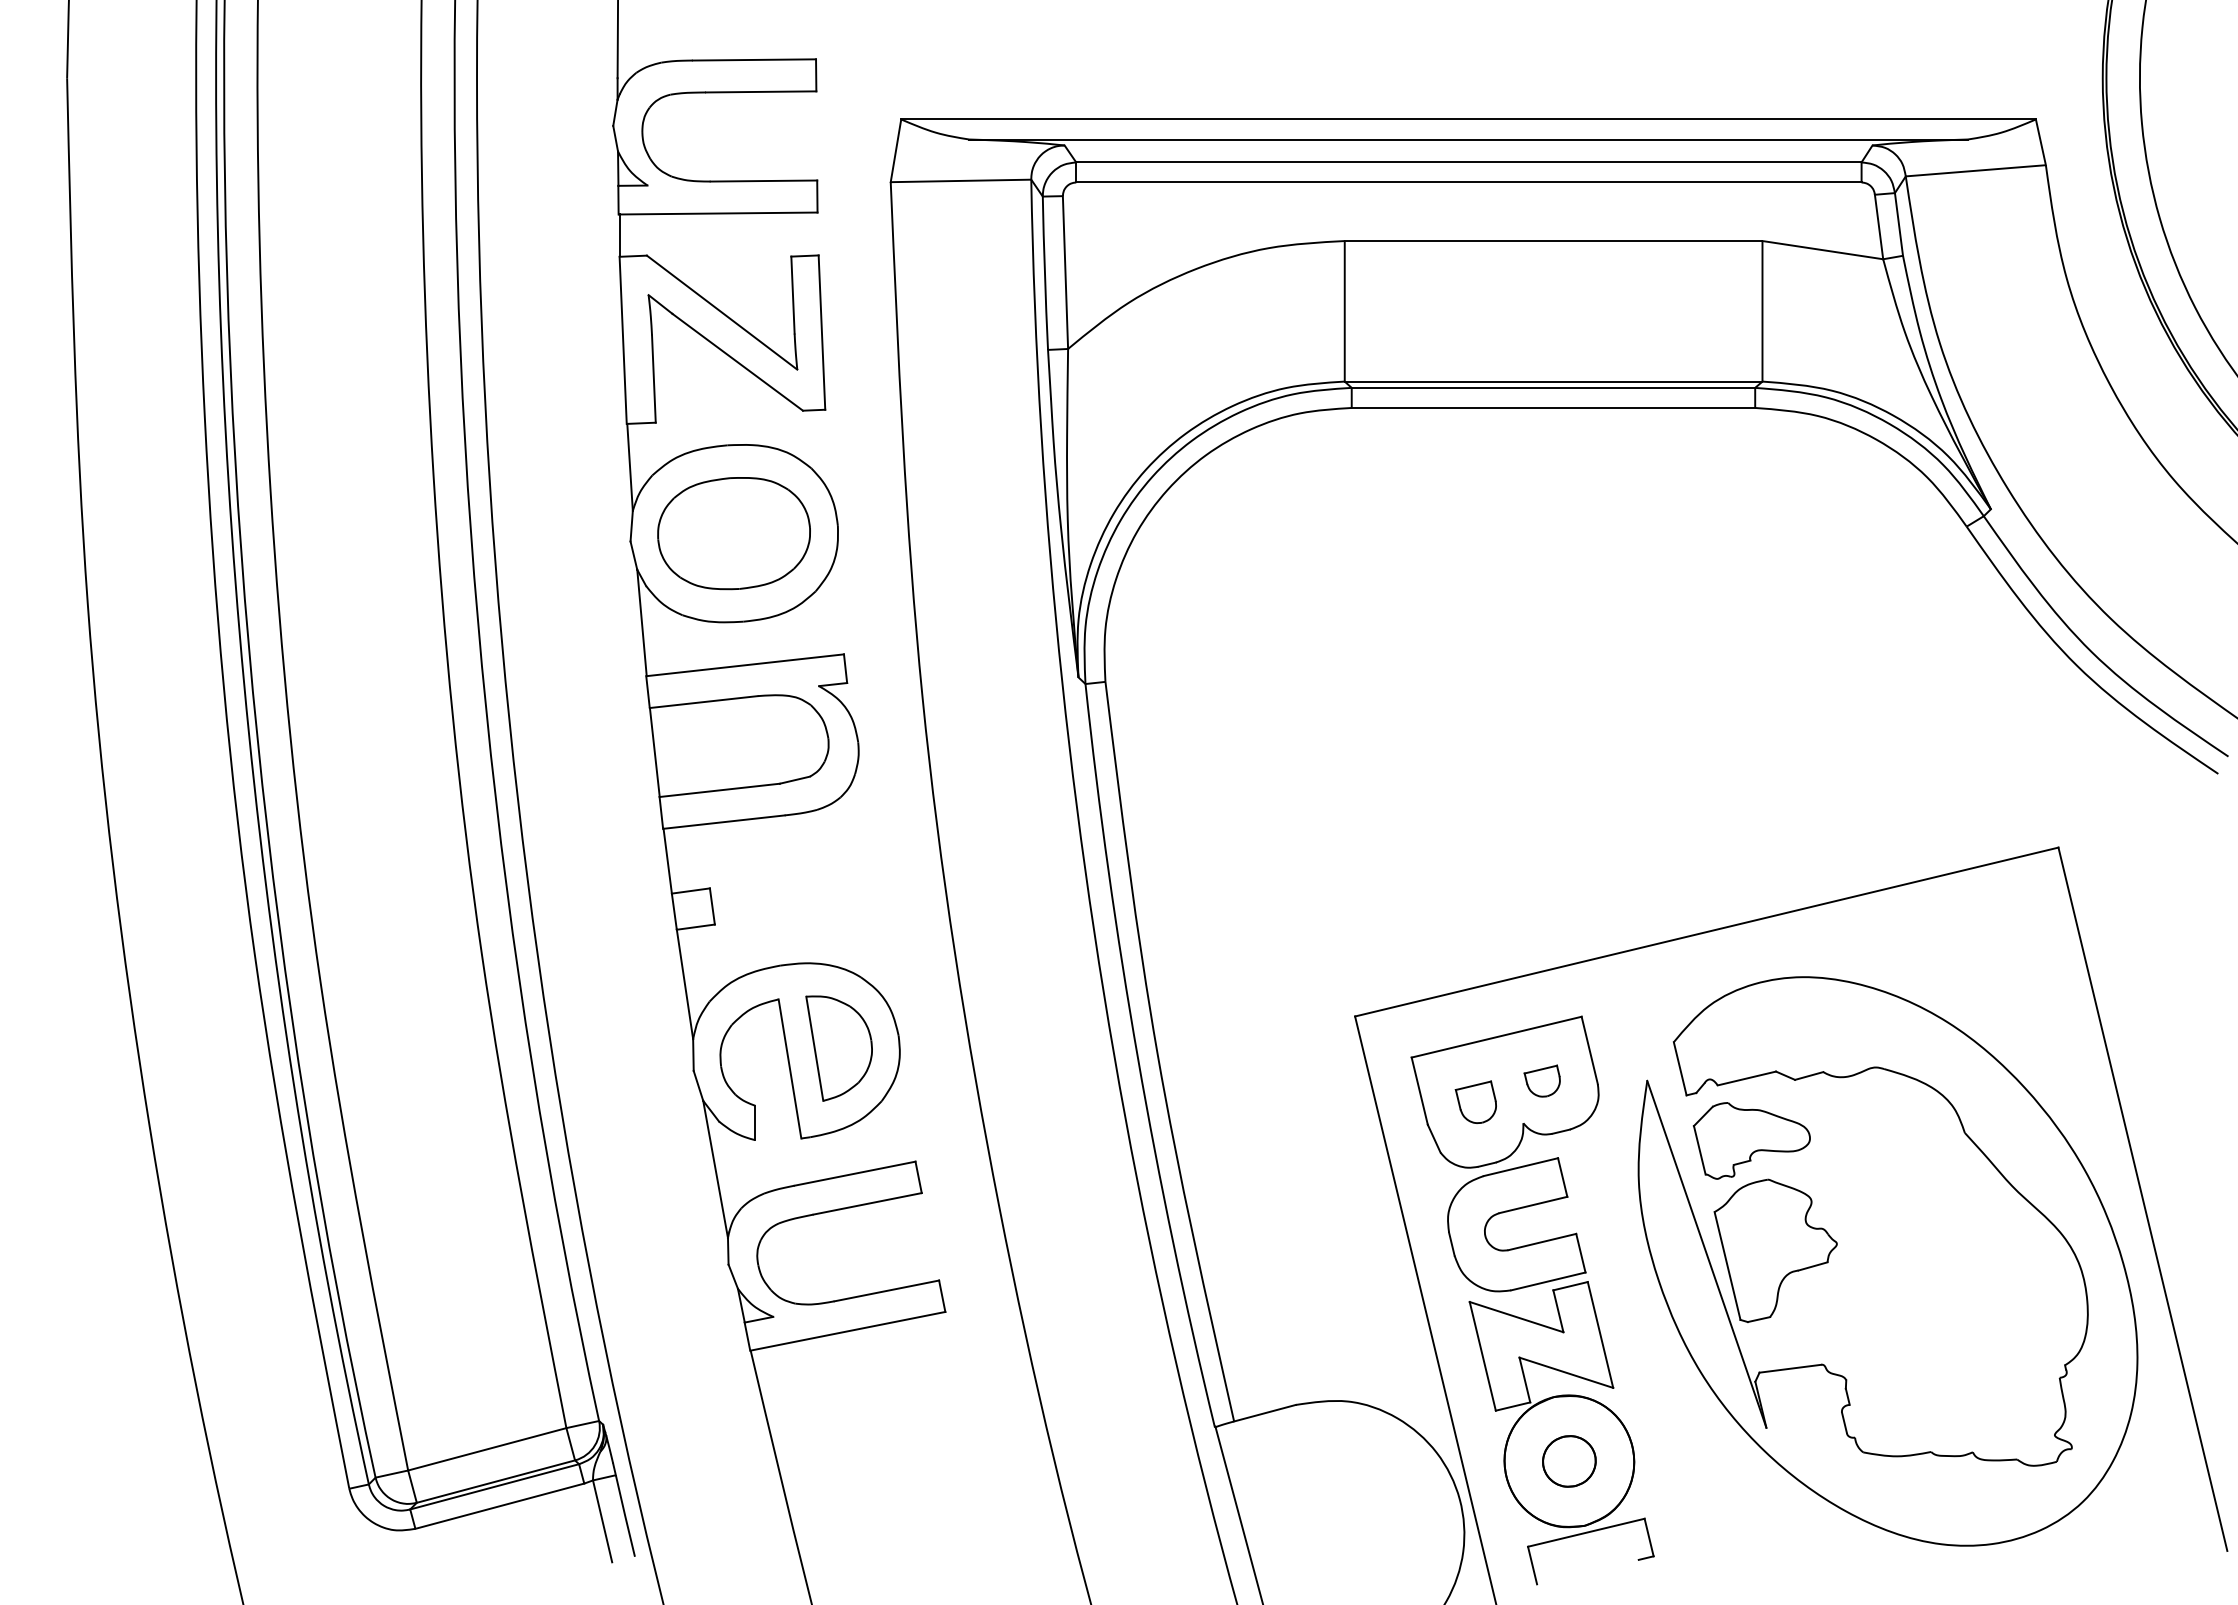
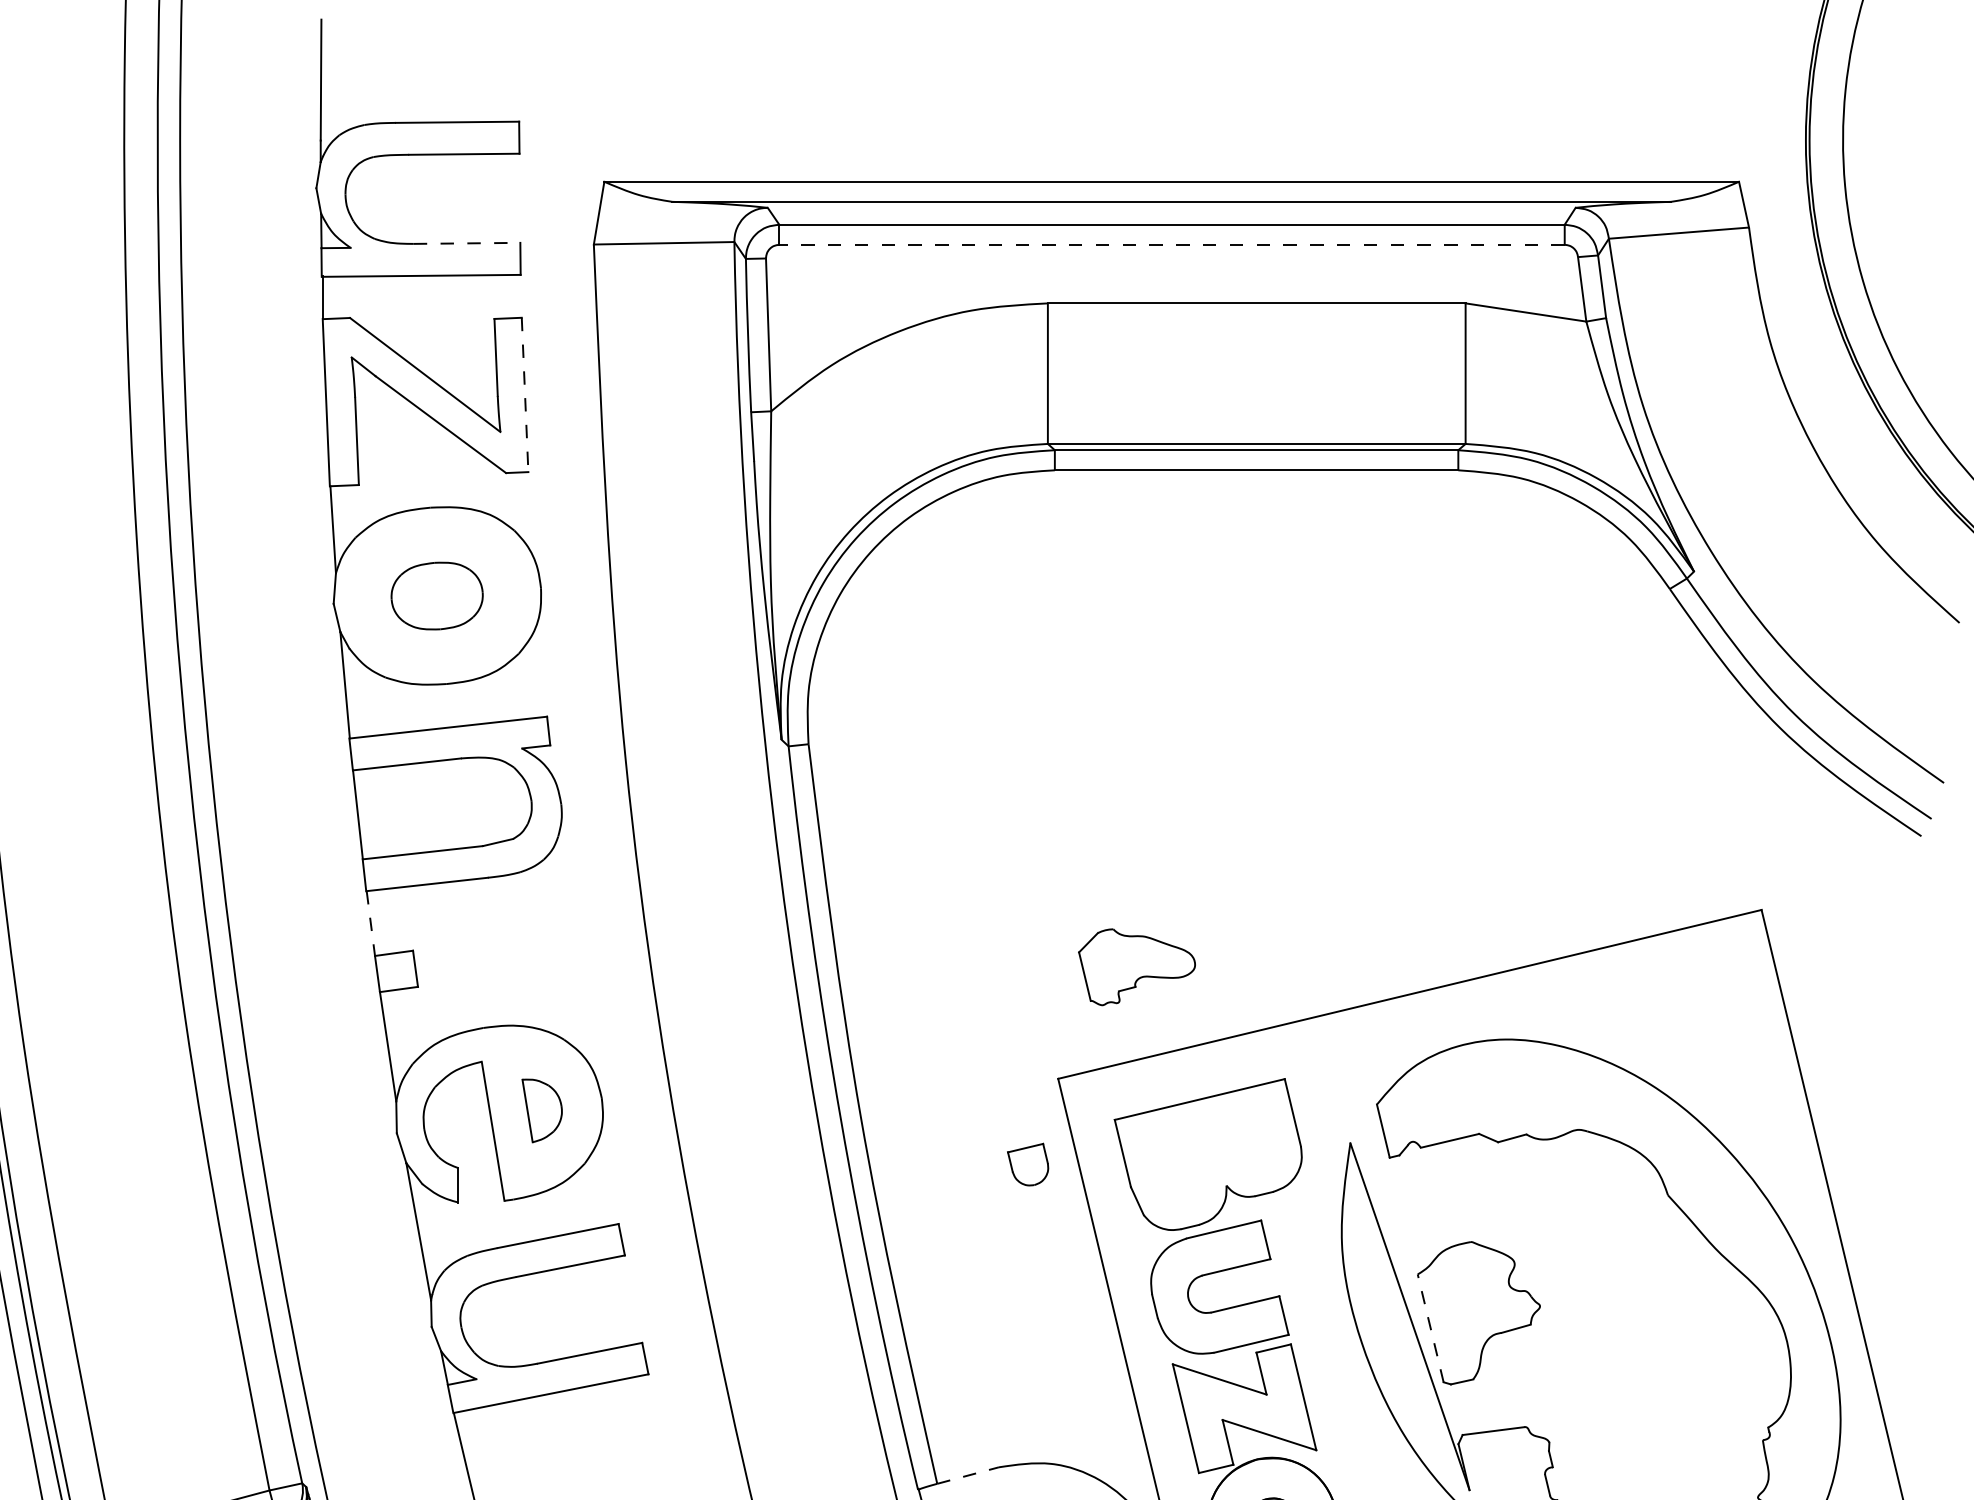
line: (764, 181) -> (467, 243), solid -> dashed
line: (1468, 182) -> (1171, 244), solid -> dashed
line: (821, 333) -> (524, 395), solid -> dashed
part: (733, 533) -> (436, 595), size x0.6
line: (667, 861) -> (370, 923), solid -> dashed
part: (838, 1048) -> (541, 1110), size x0.6
part: (1541, 1080) -> (1244, 1142), removed
part: (1475, 1101) -> (1027, 1163), moved
part: (1751, 1140) -> (1136, 966), moved
line: (1727, 1265) -> (1430, 1327), solid -> dashed
line: (1264, 1413) -> (967, 1475), solid -> dashed

